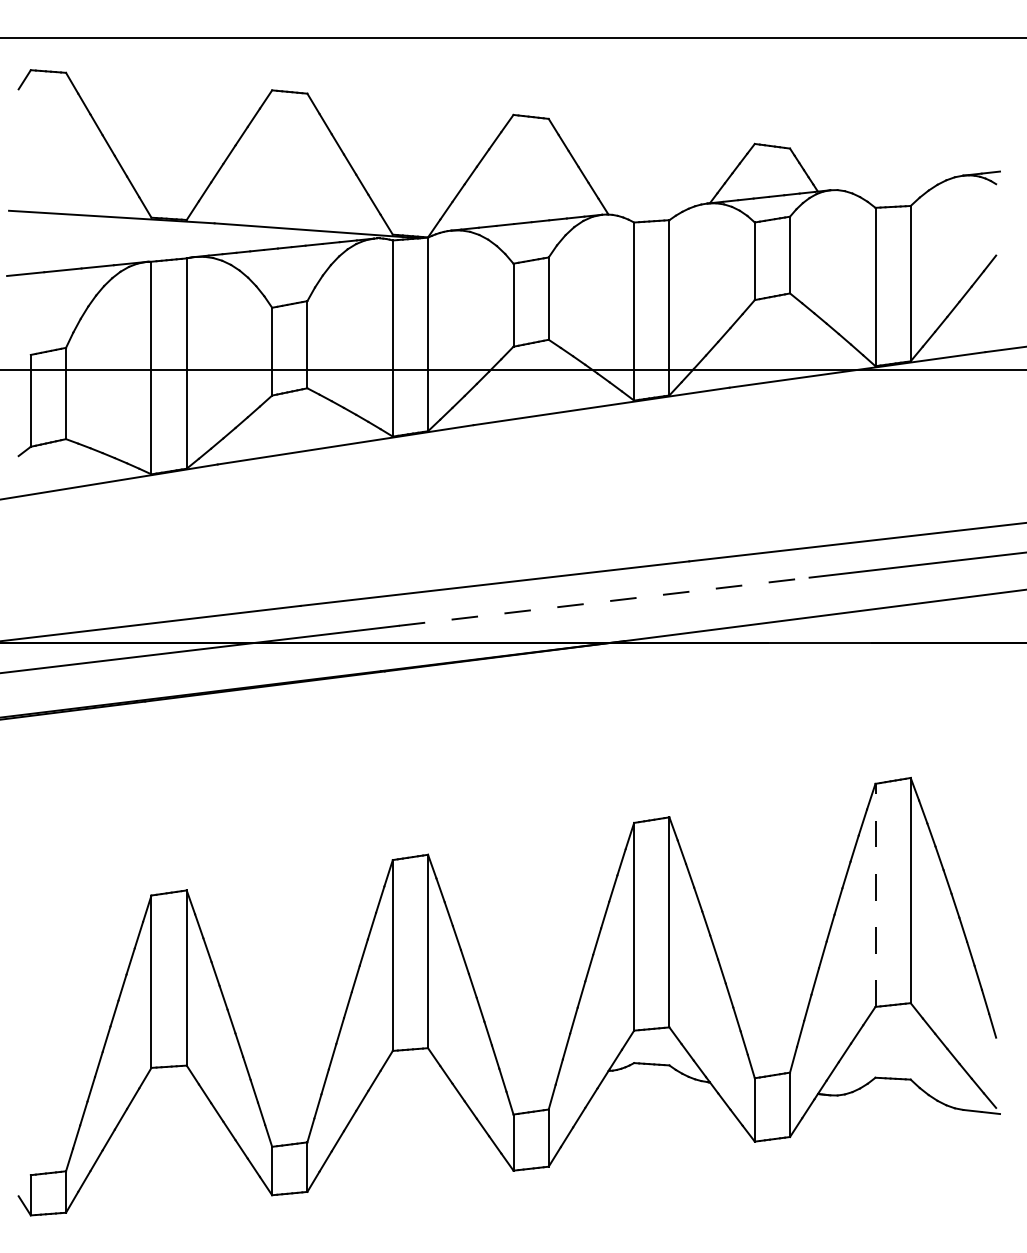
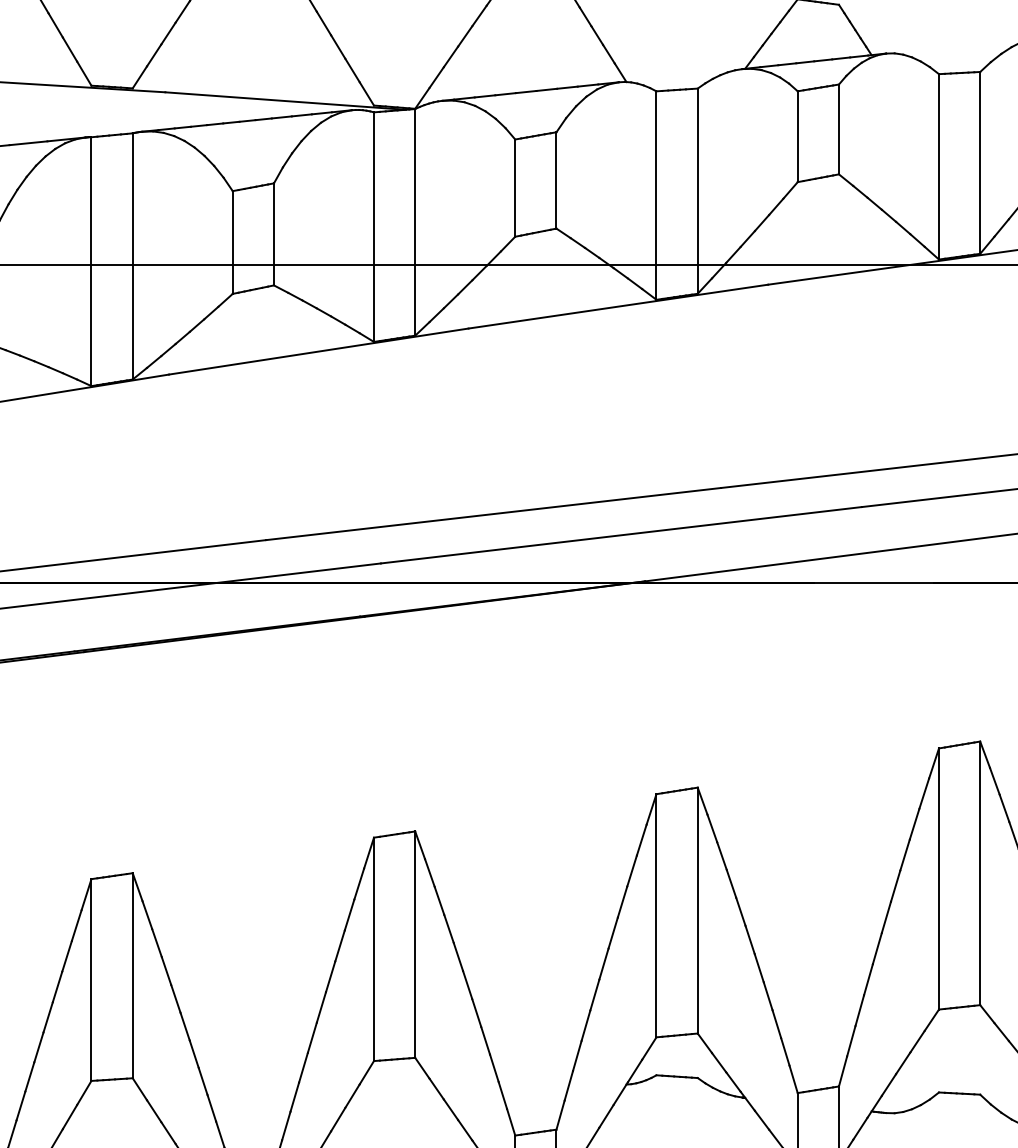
line: (604, 601) -> (621, 534), dashed -> solid
line: (875, 895) -> (938, 879), dashed -> solid

